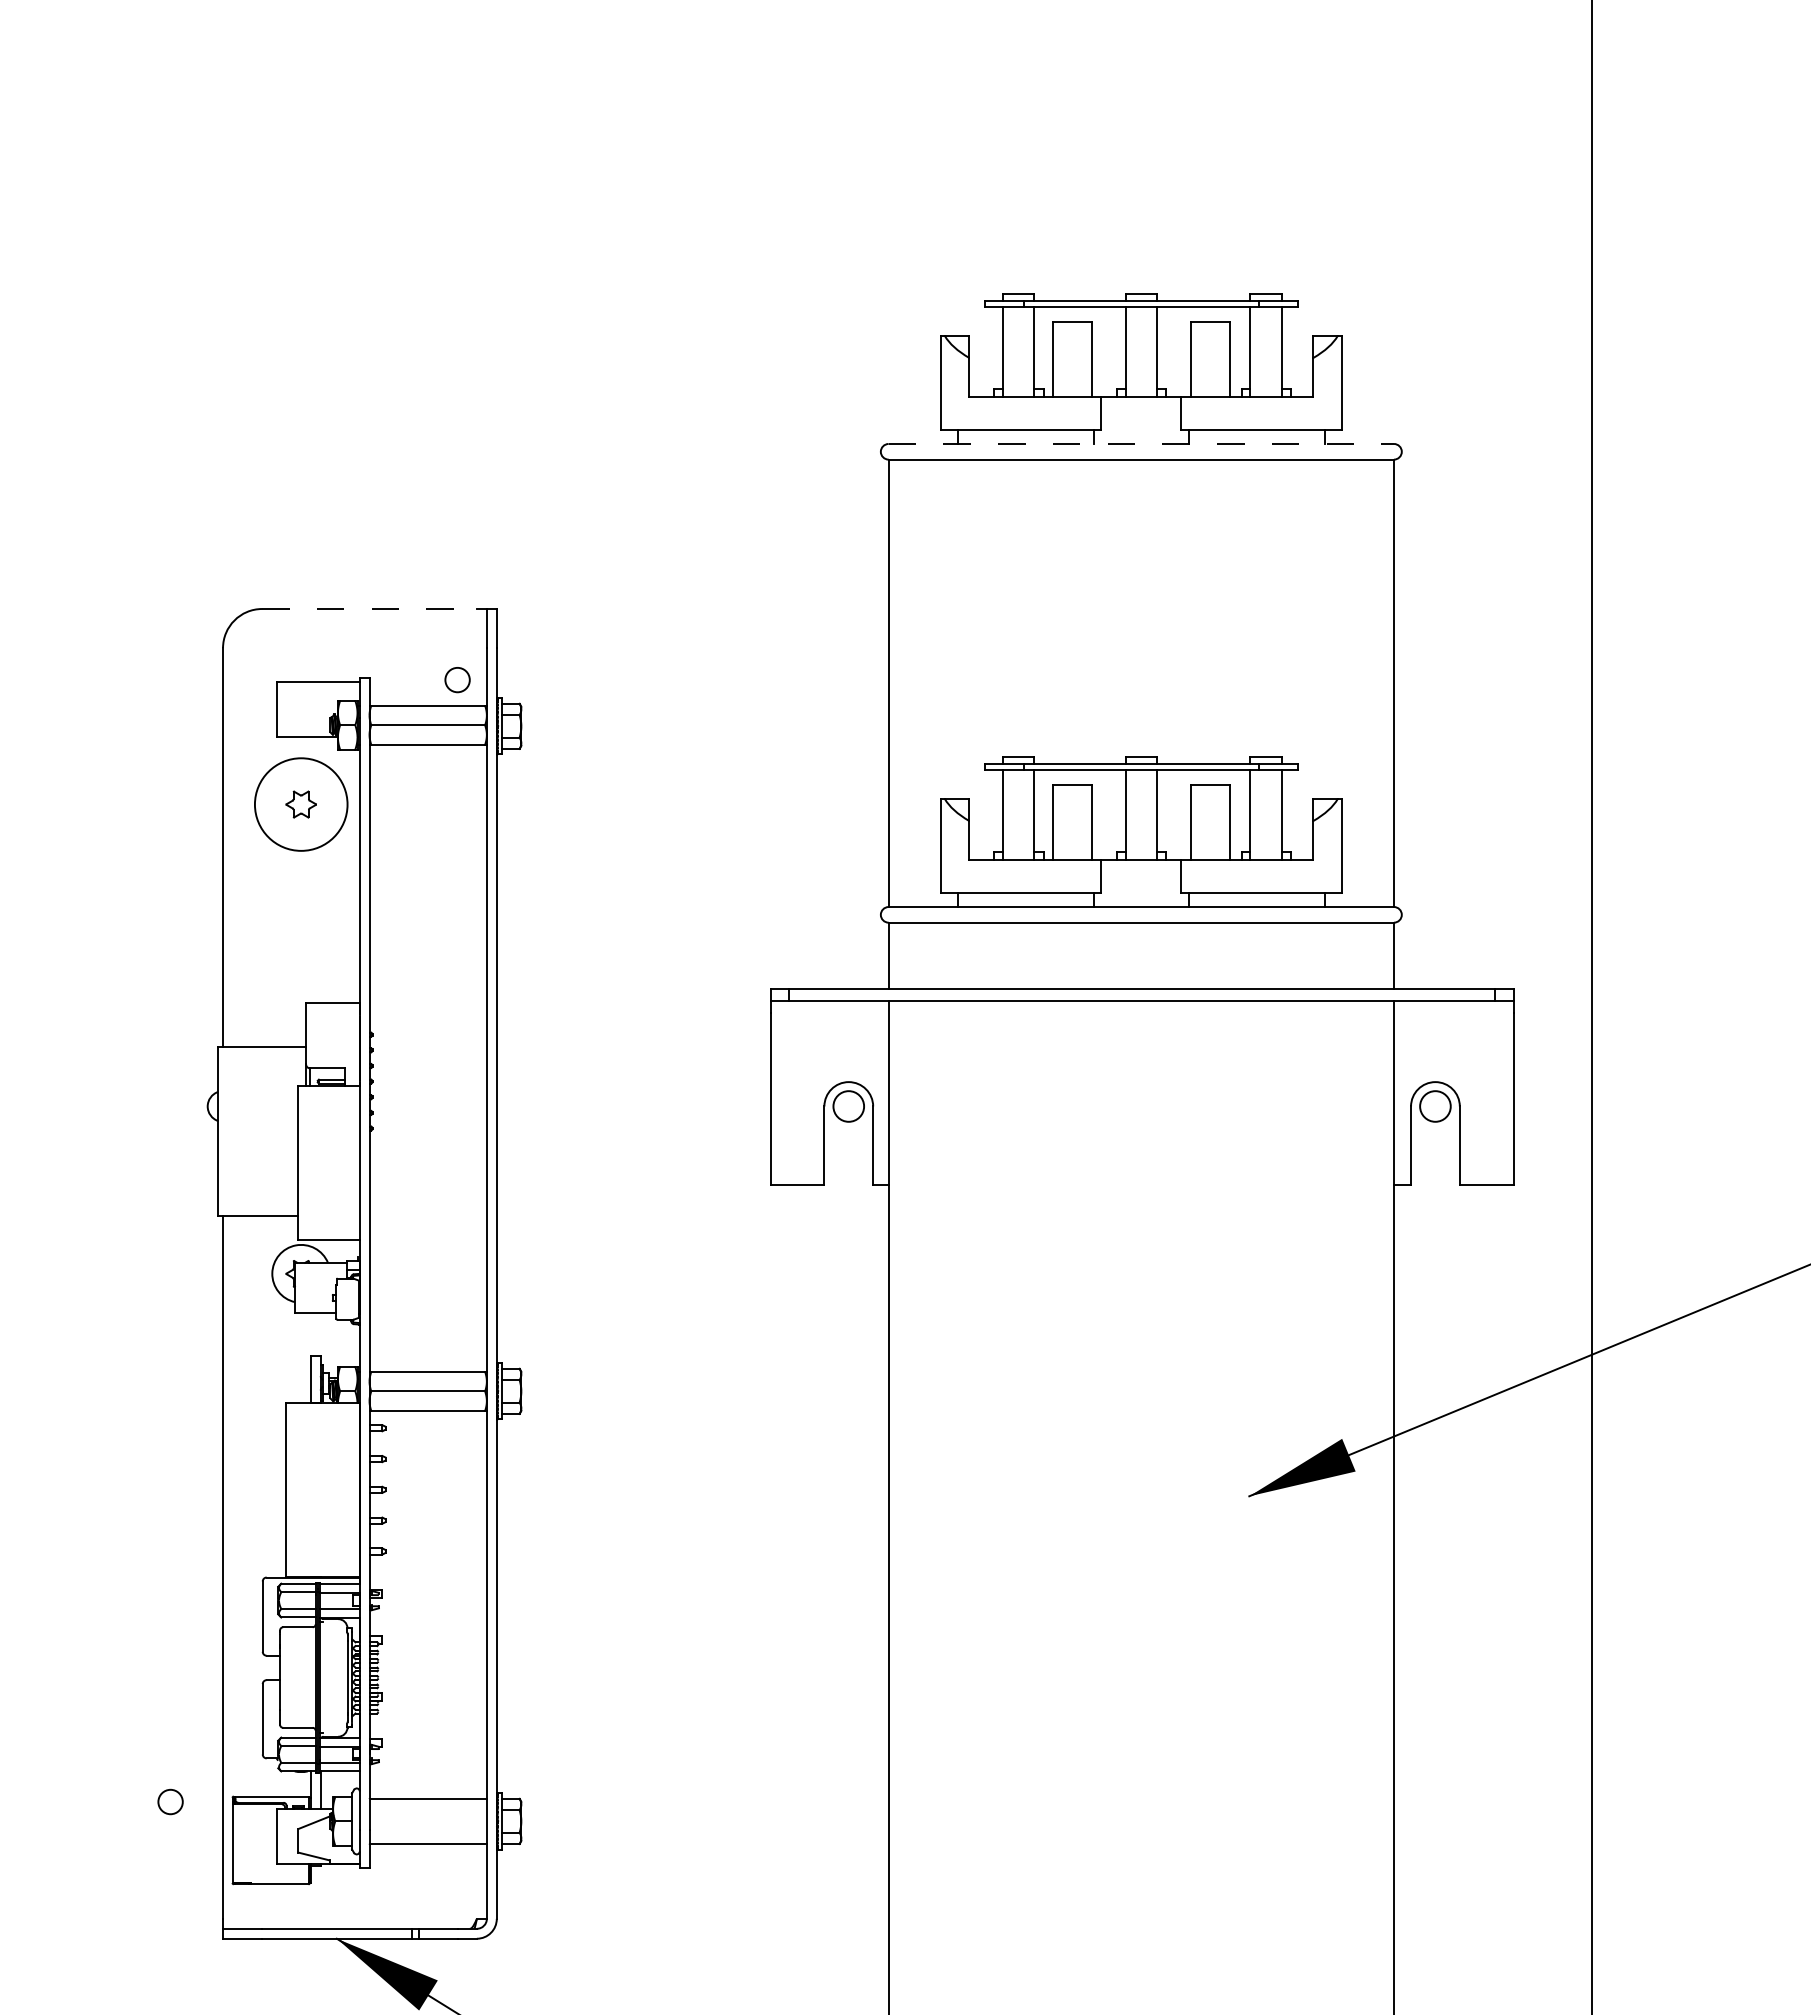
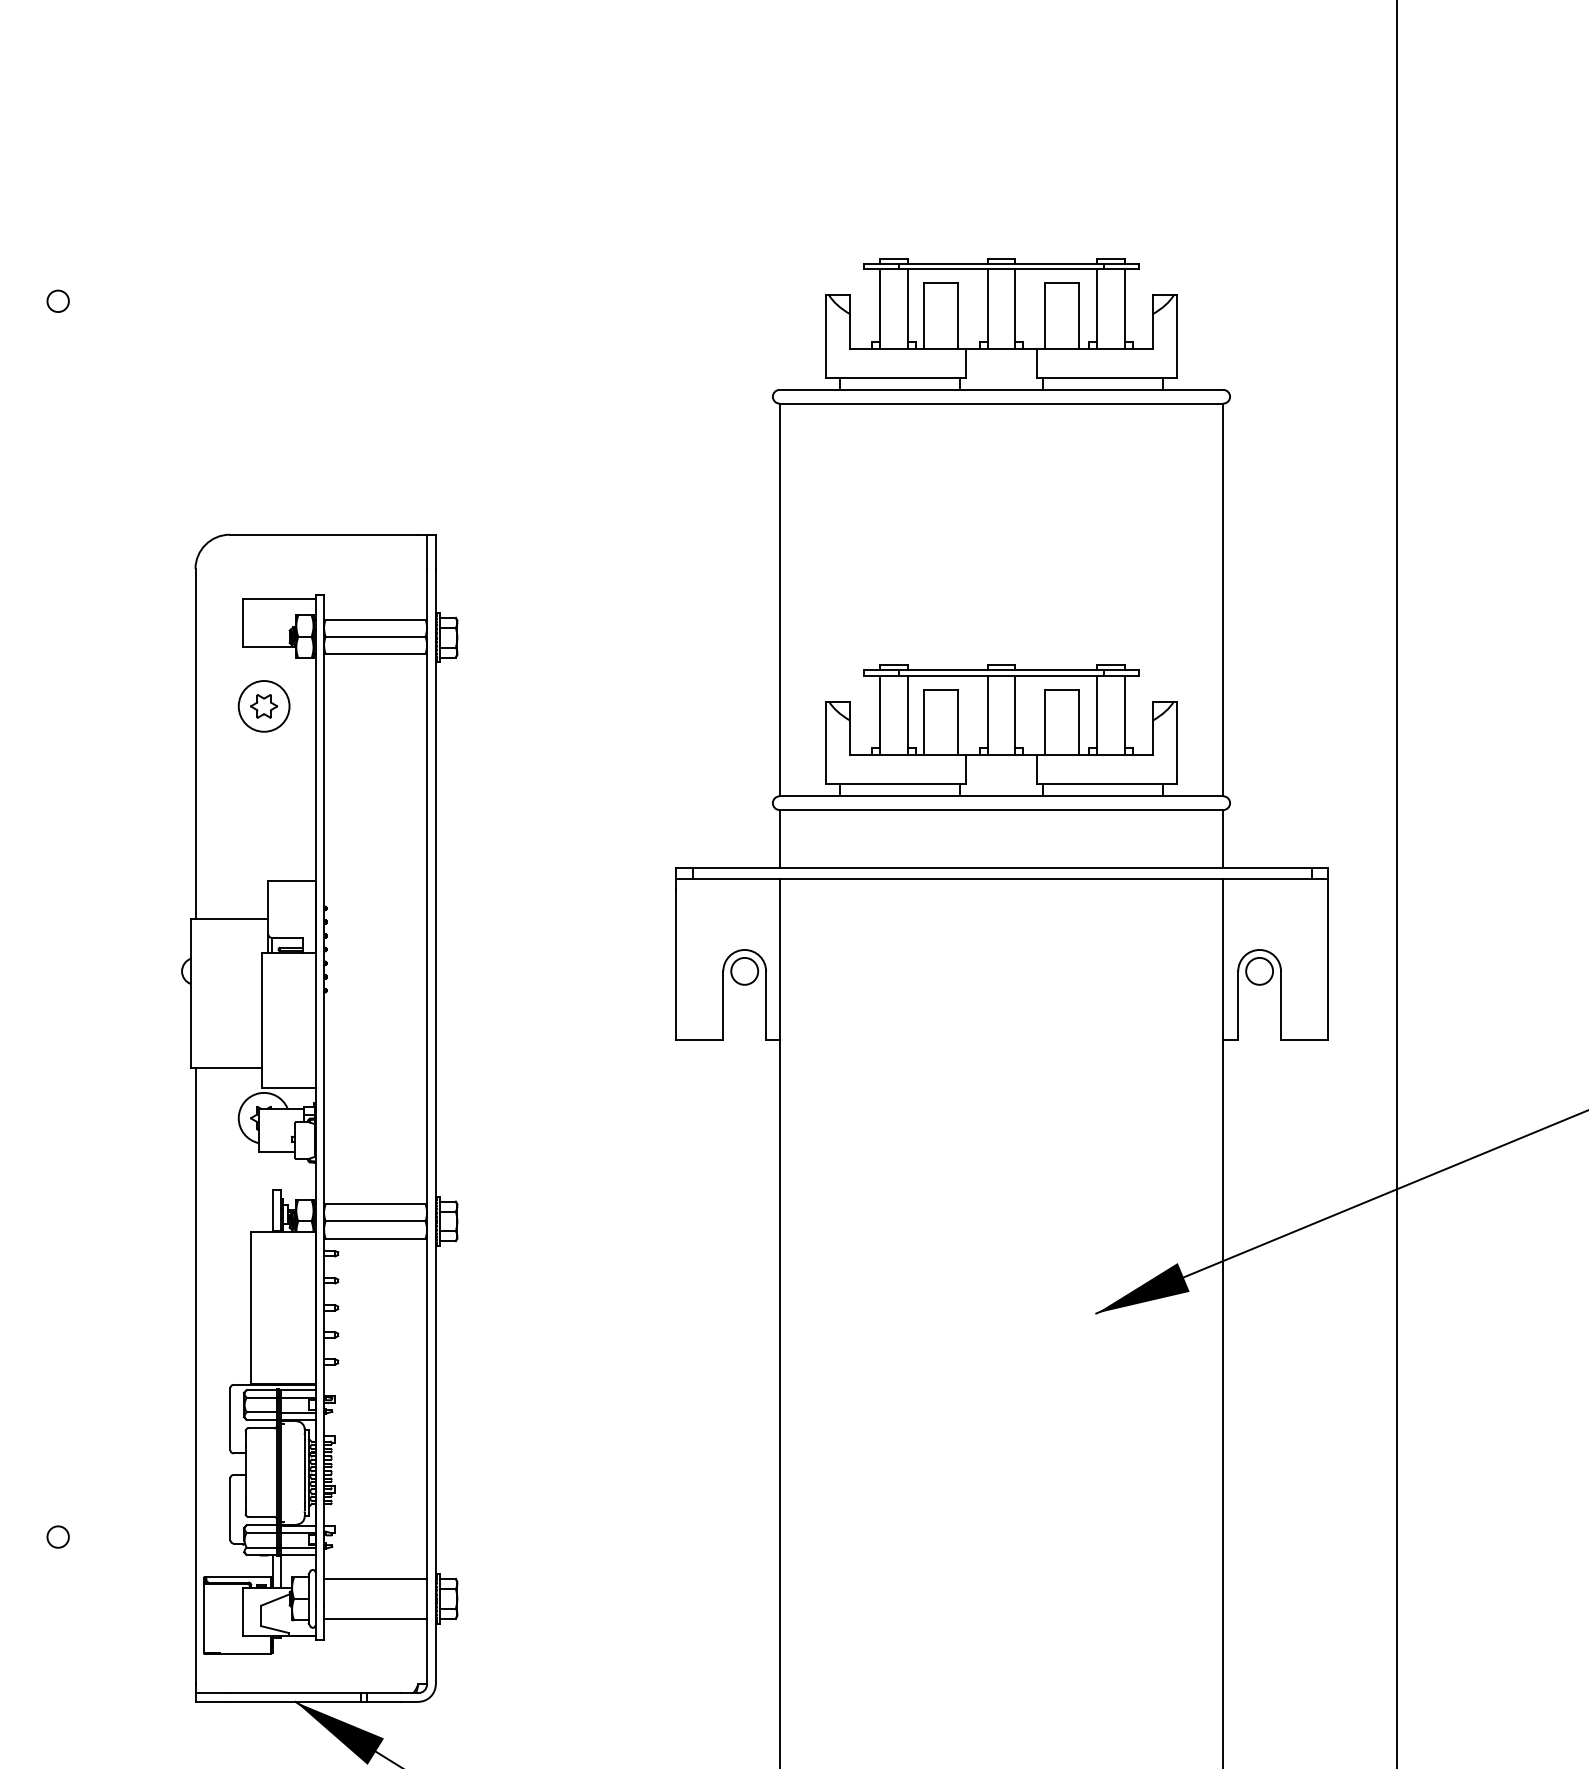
line: (1141, 443) -> (1001, 389), dashed -> solid
line: (370, 609) -> (324, 535), dashed -> solid
circle: (457, 680) -> (58, 301), moved
circle: (301, 804) -> (264, 706), size x0.62
circle: (170, 1801) -> (58, 1536), moved

